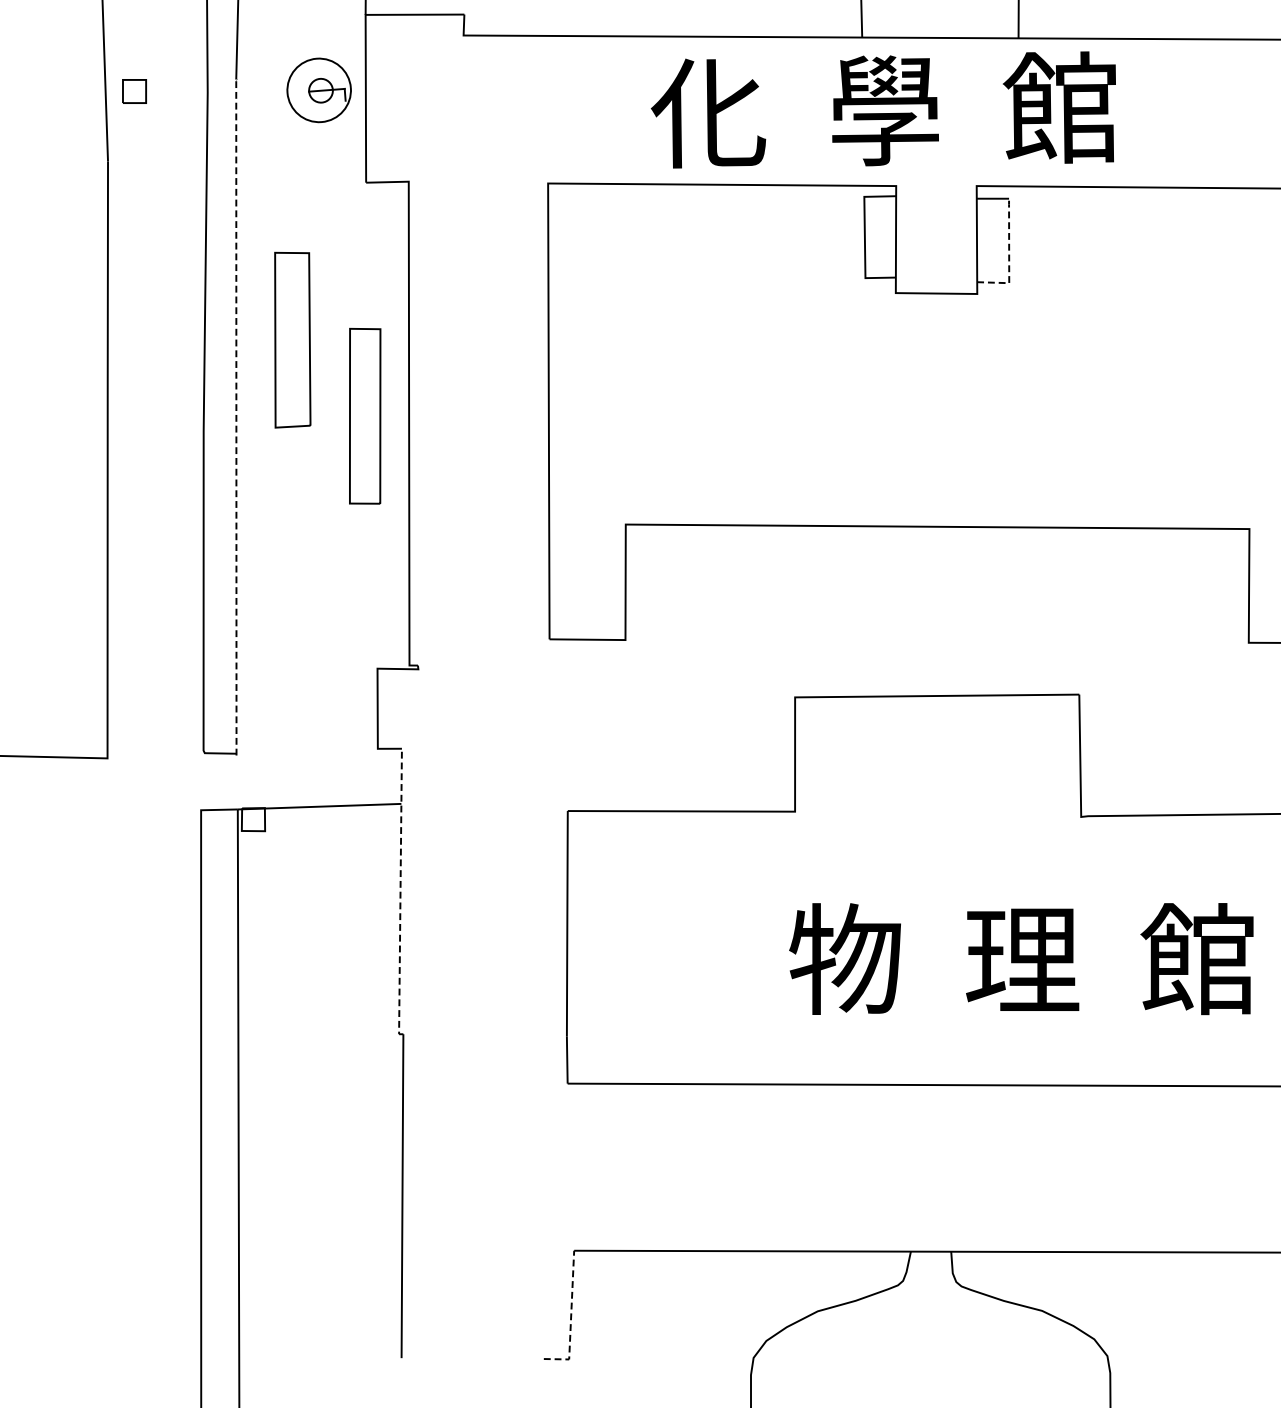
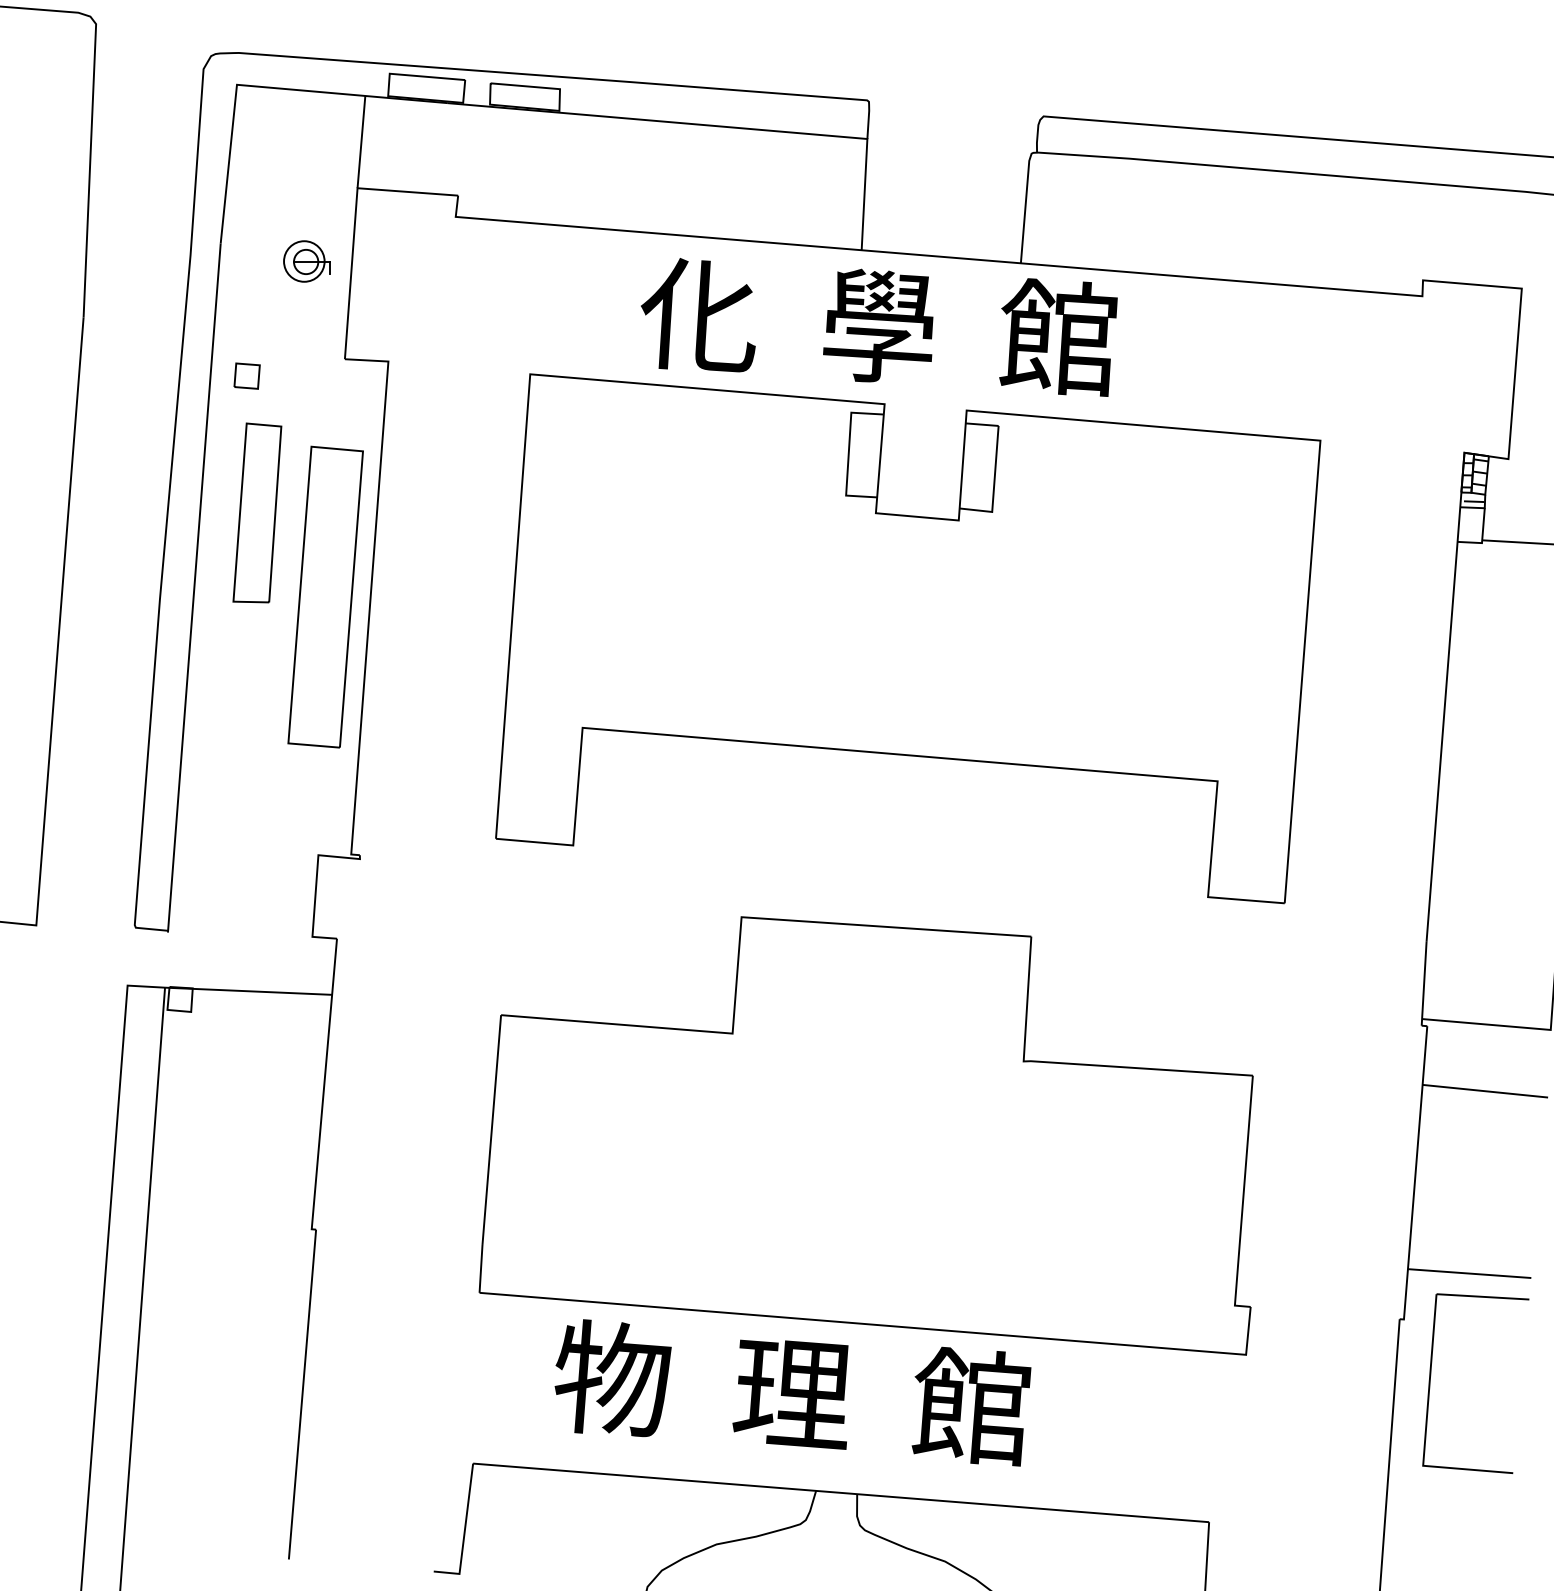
part: (133, 90) -> (246, 375), moved
circle: (319, 90) -> (304, 261), size x0.62
line: (1009, 256) -> (994, 484), dashed -> solid
part: (365, 415) -> (325, 596), size x1.67
line: (236, 416) -> (194, 587), dashed -> solid
line: (400, 893) -> (324, 1086), dashed -> solid
text: (1022, 958) -> (792, 1392), moved
line: (570, 1317) -> (464, 1531), dashed -> solid

